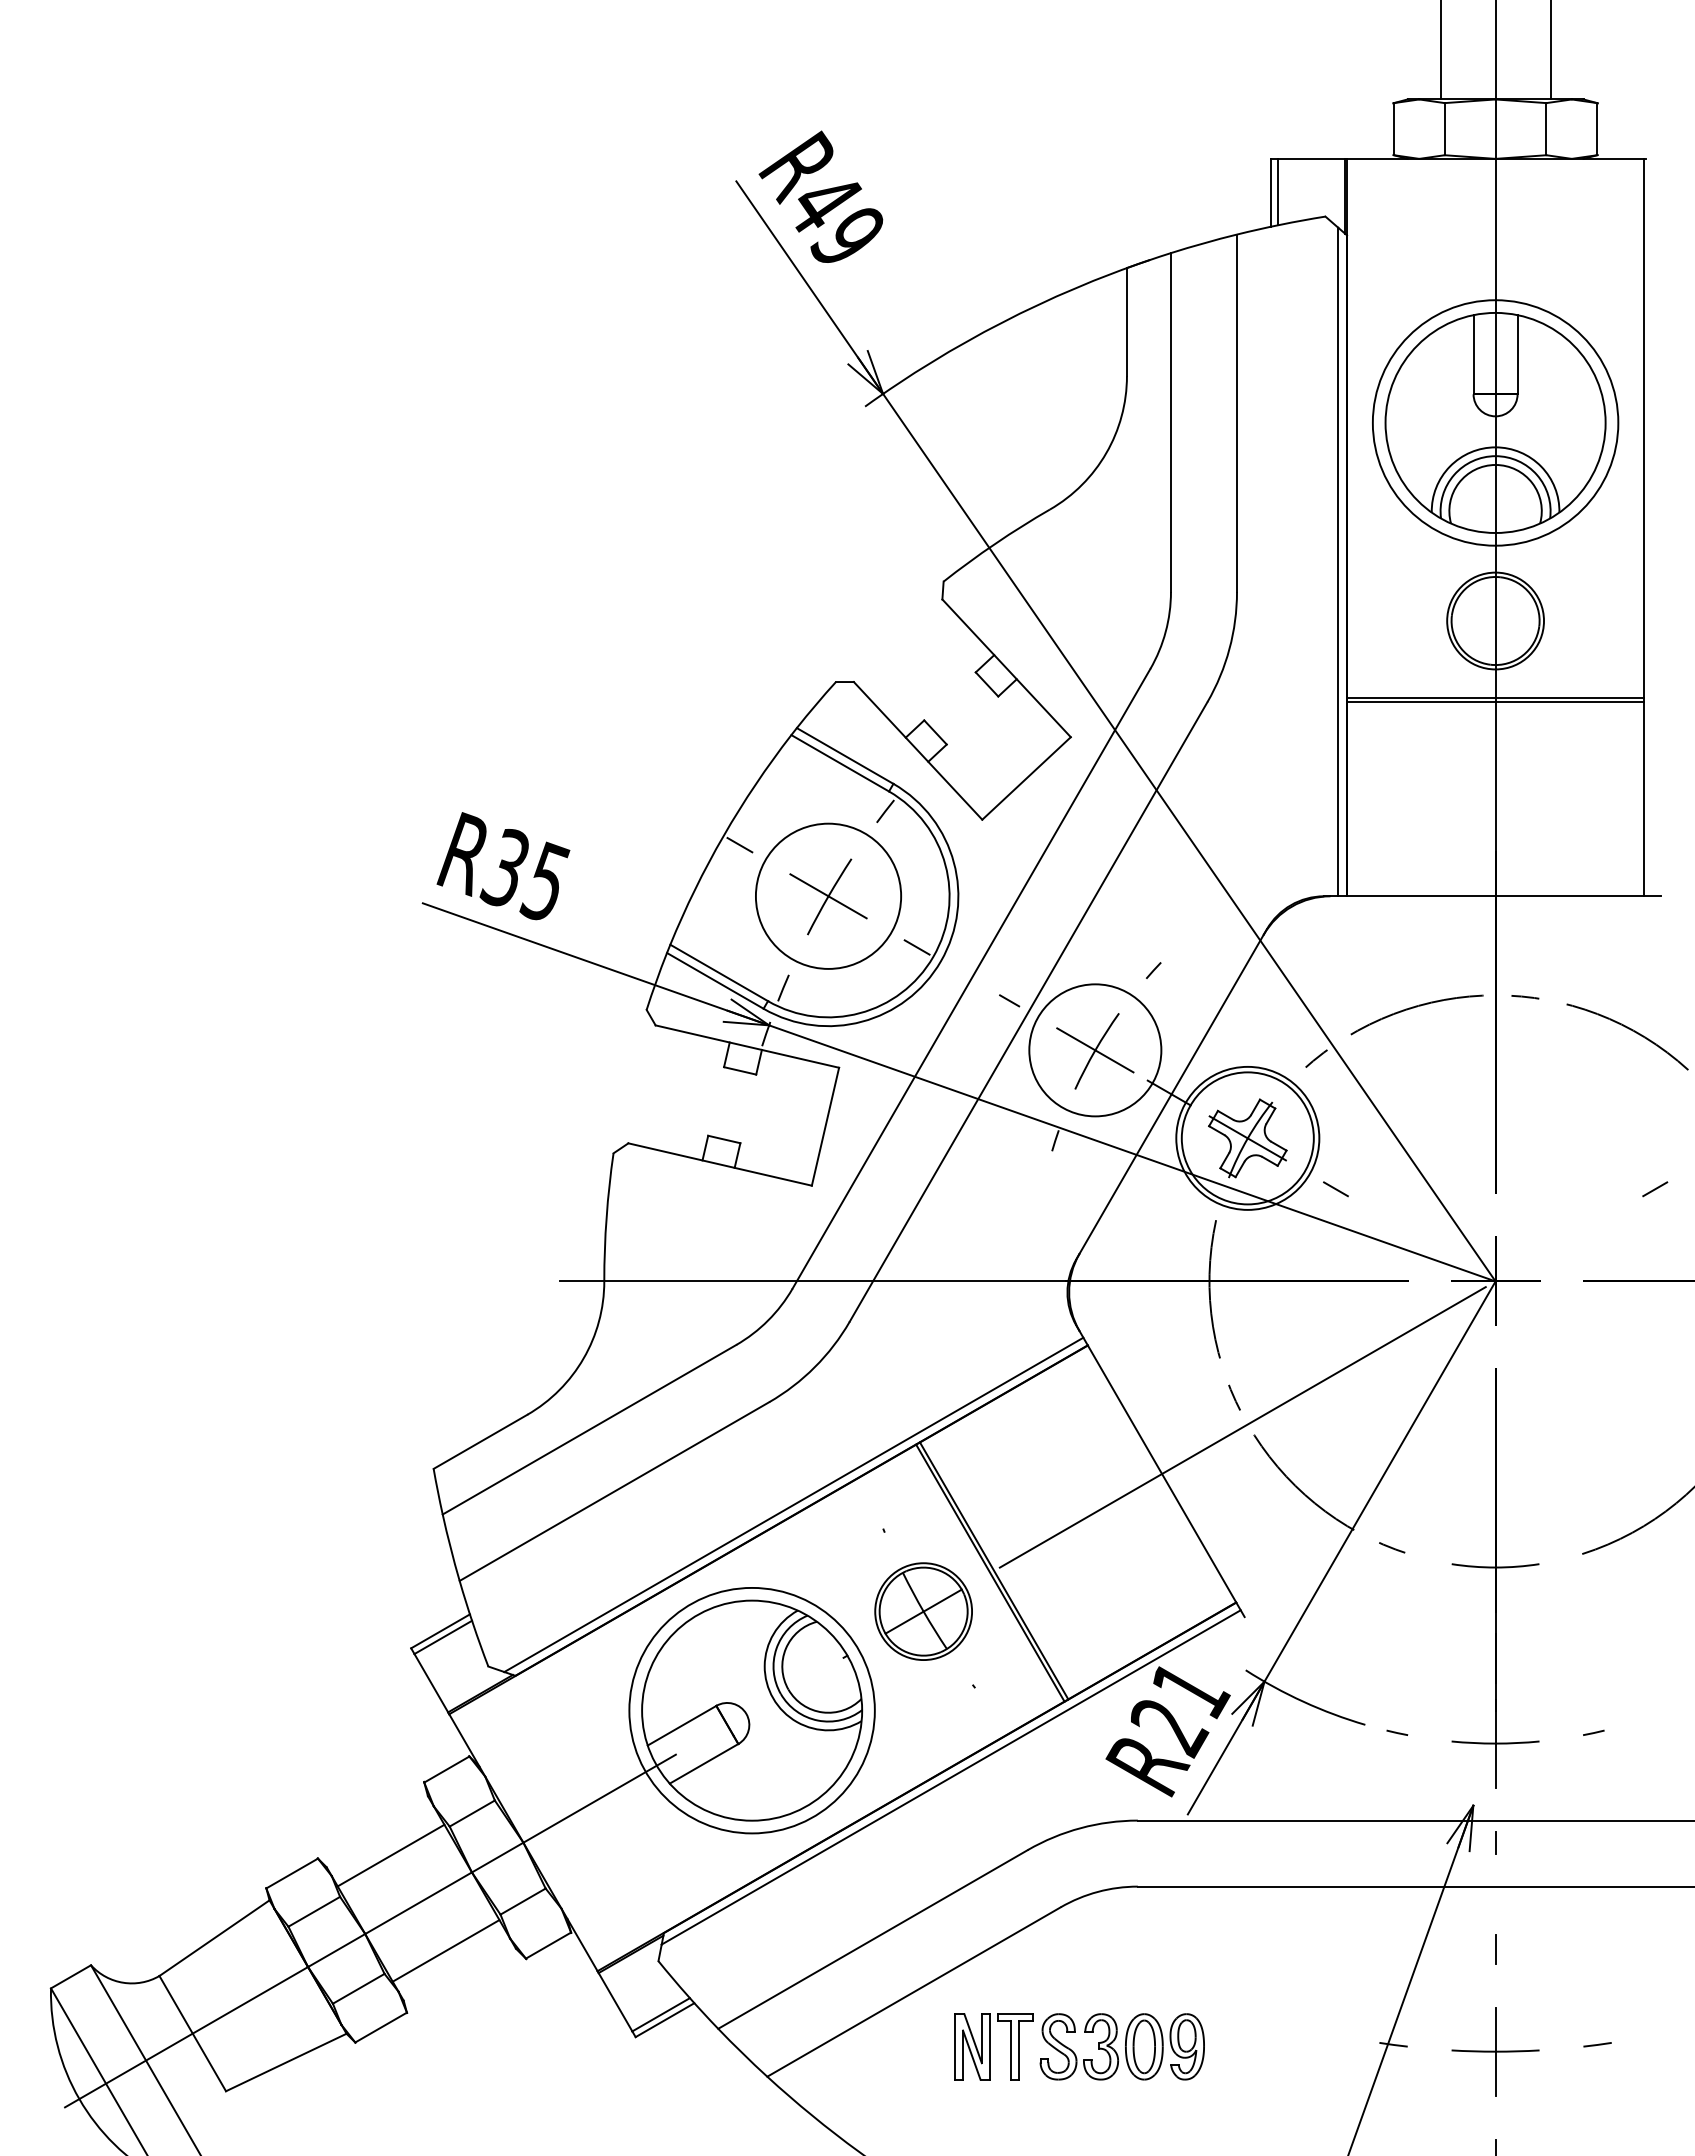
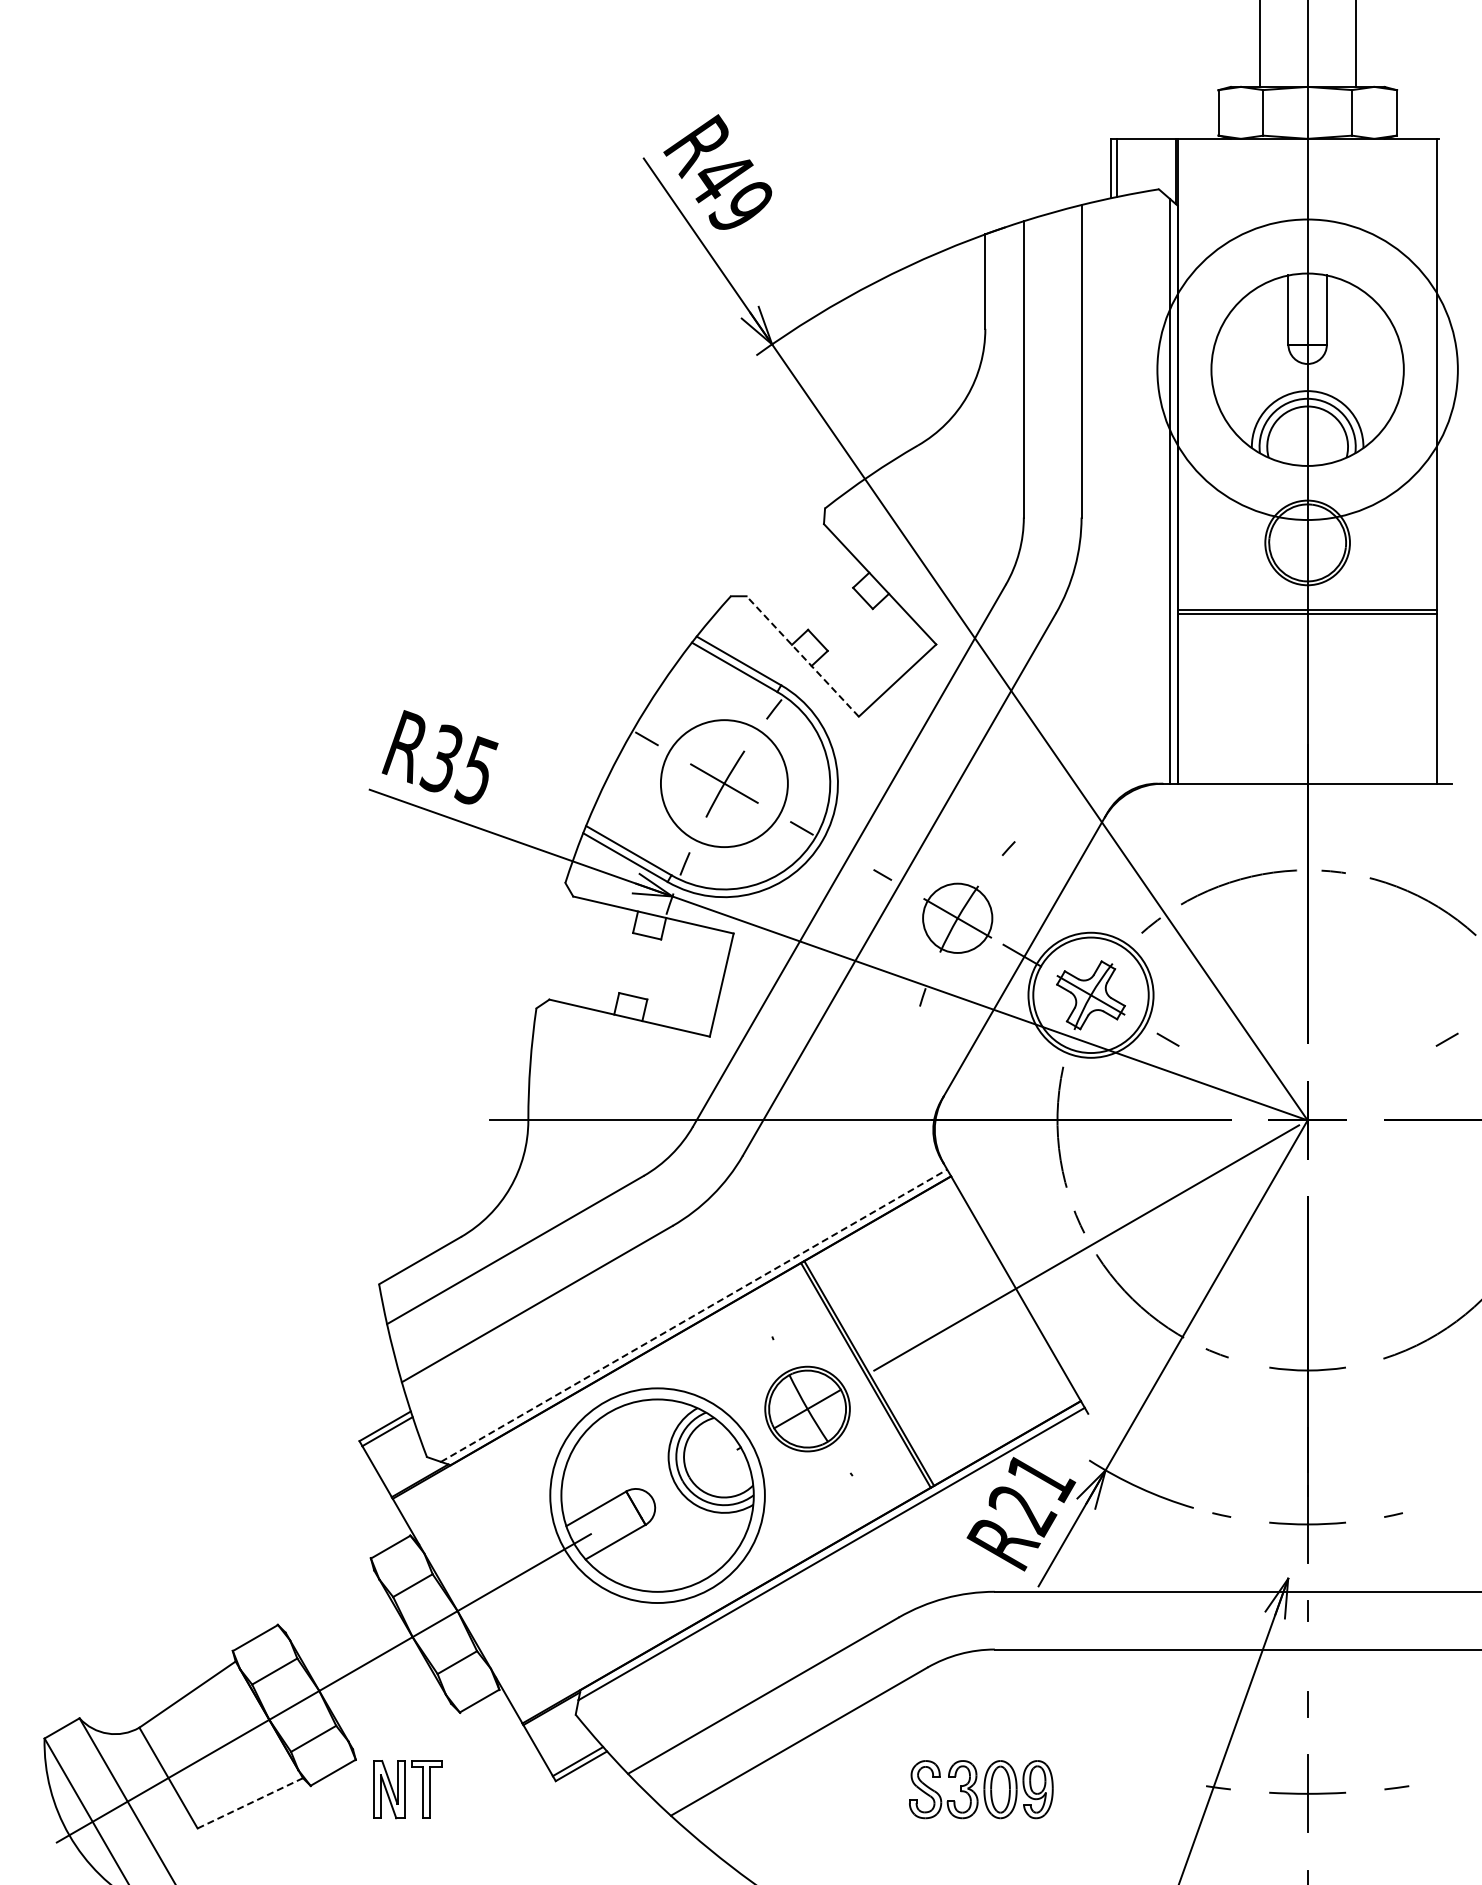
circle: (1495, 422) -> (1307, 369), size x1.4
line: (917, 750) -> (802, 656), solid -> dashed
circle: (1095, 1050) -> (957, 918), size x0.6
line: (794, 1504) -> (694, 1315), solid -> dashed
line: (390, 1855) -> (341, 1622), removed
line: (445, 1950) -> (389, 1705), removed
part: (993, 2046) -> (407, 1789), moved
line: (286, 2062) -> (250, 1803), solid -> dashed

